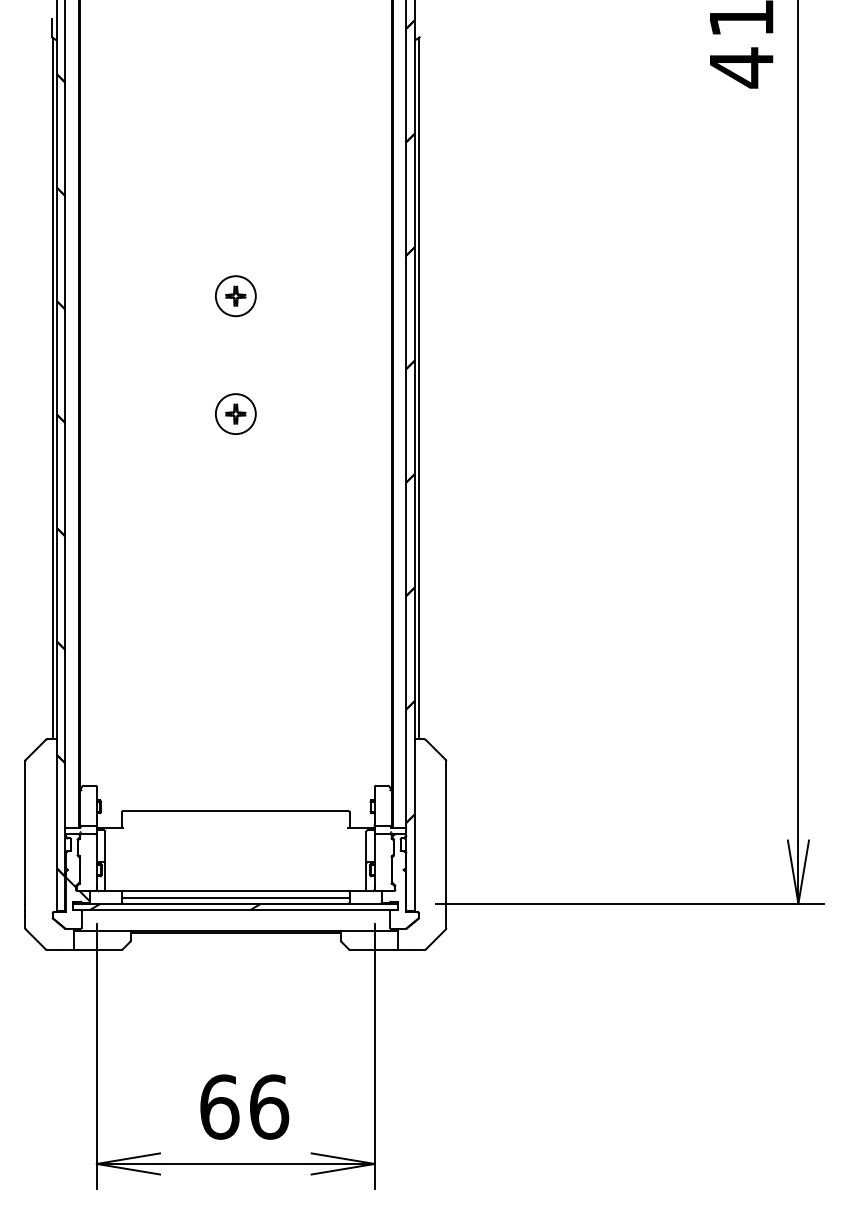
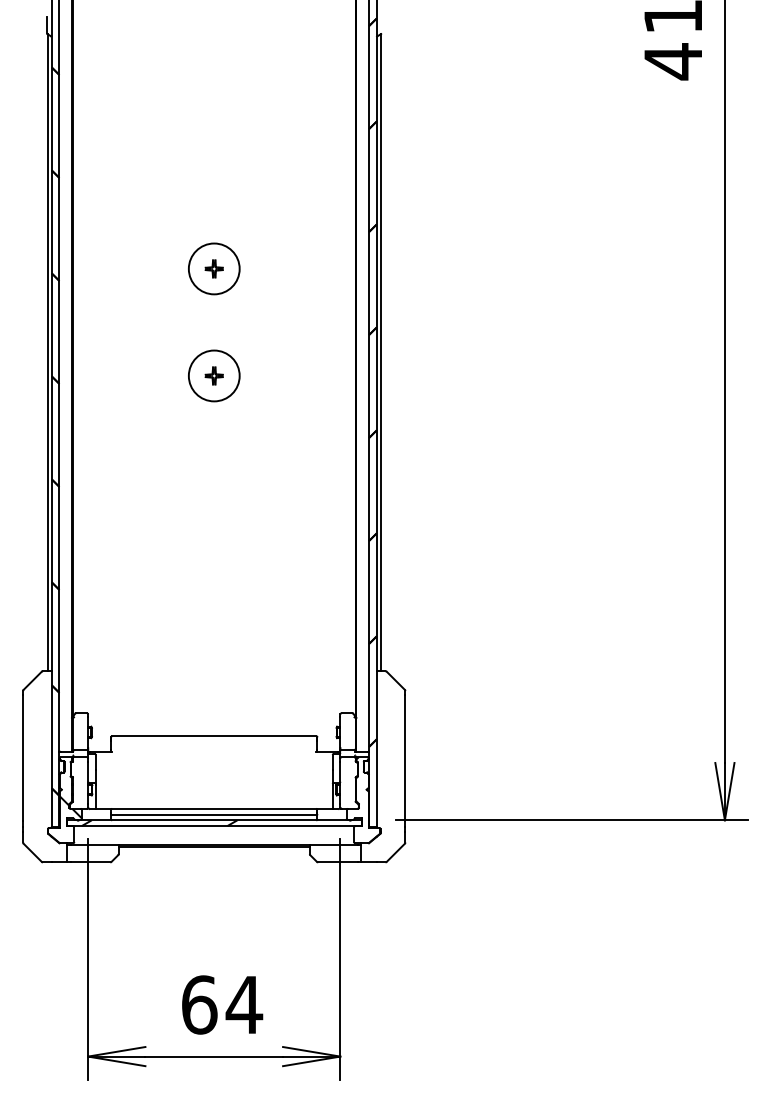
circle: (235, 296) -> (213, 269), size x1.4
circle: (235, 414) -> (213, 376), size x1.4
text: (268, 1106) -> (243, 1004), 66 -> 64

